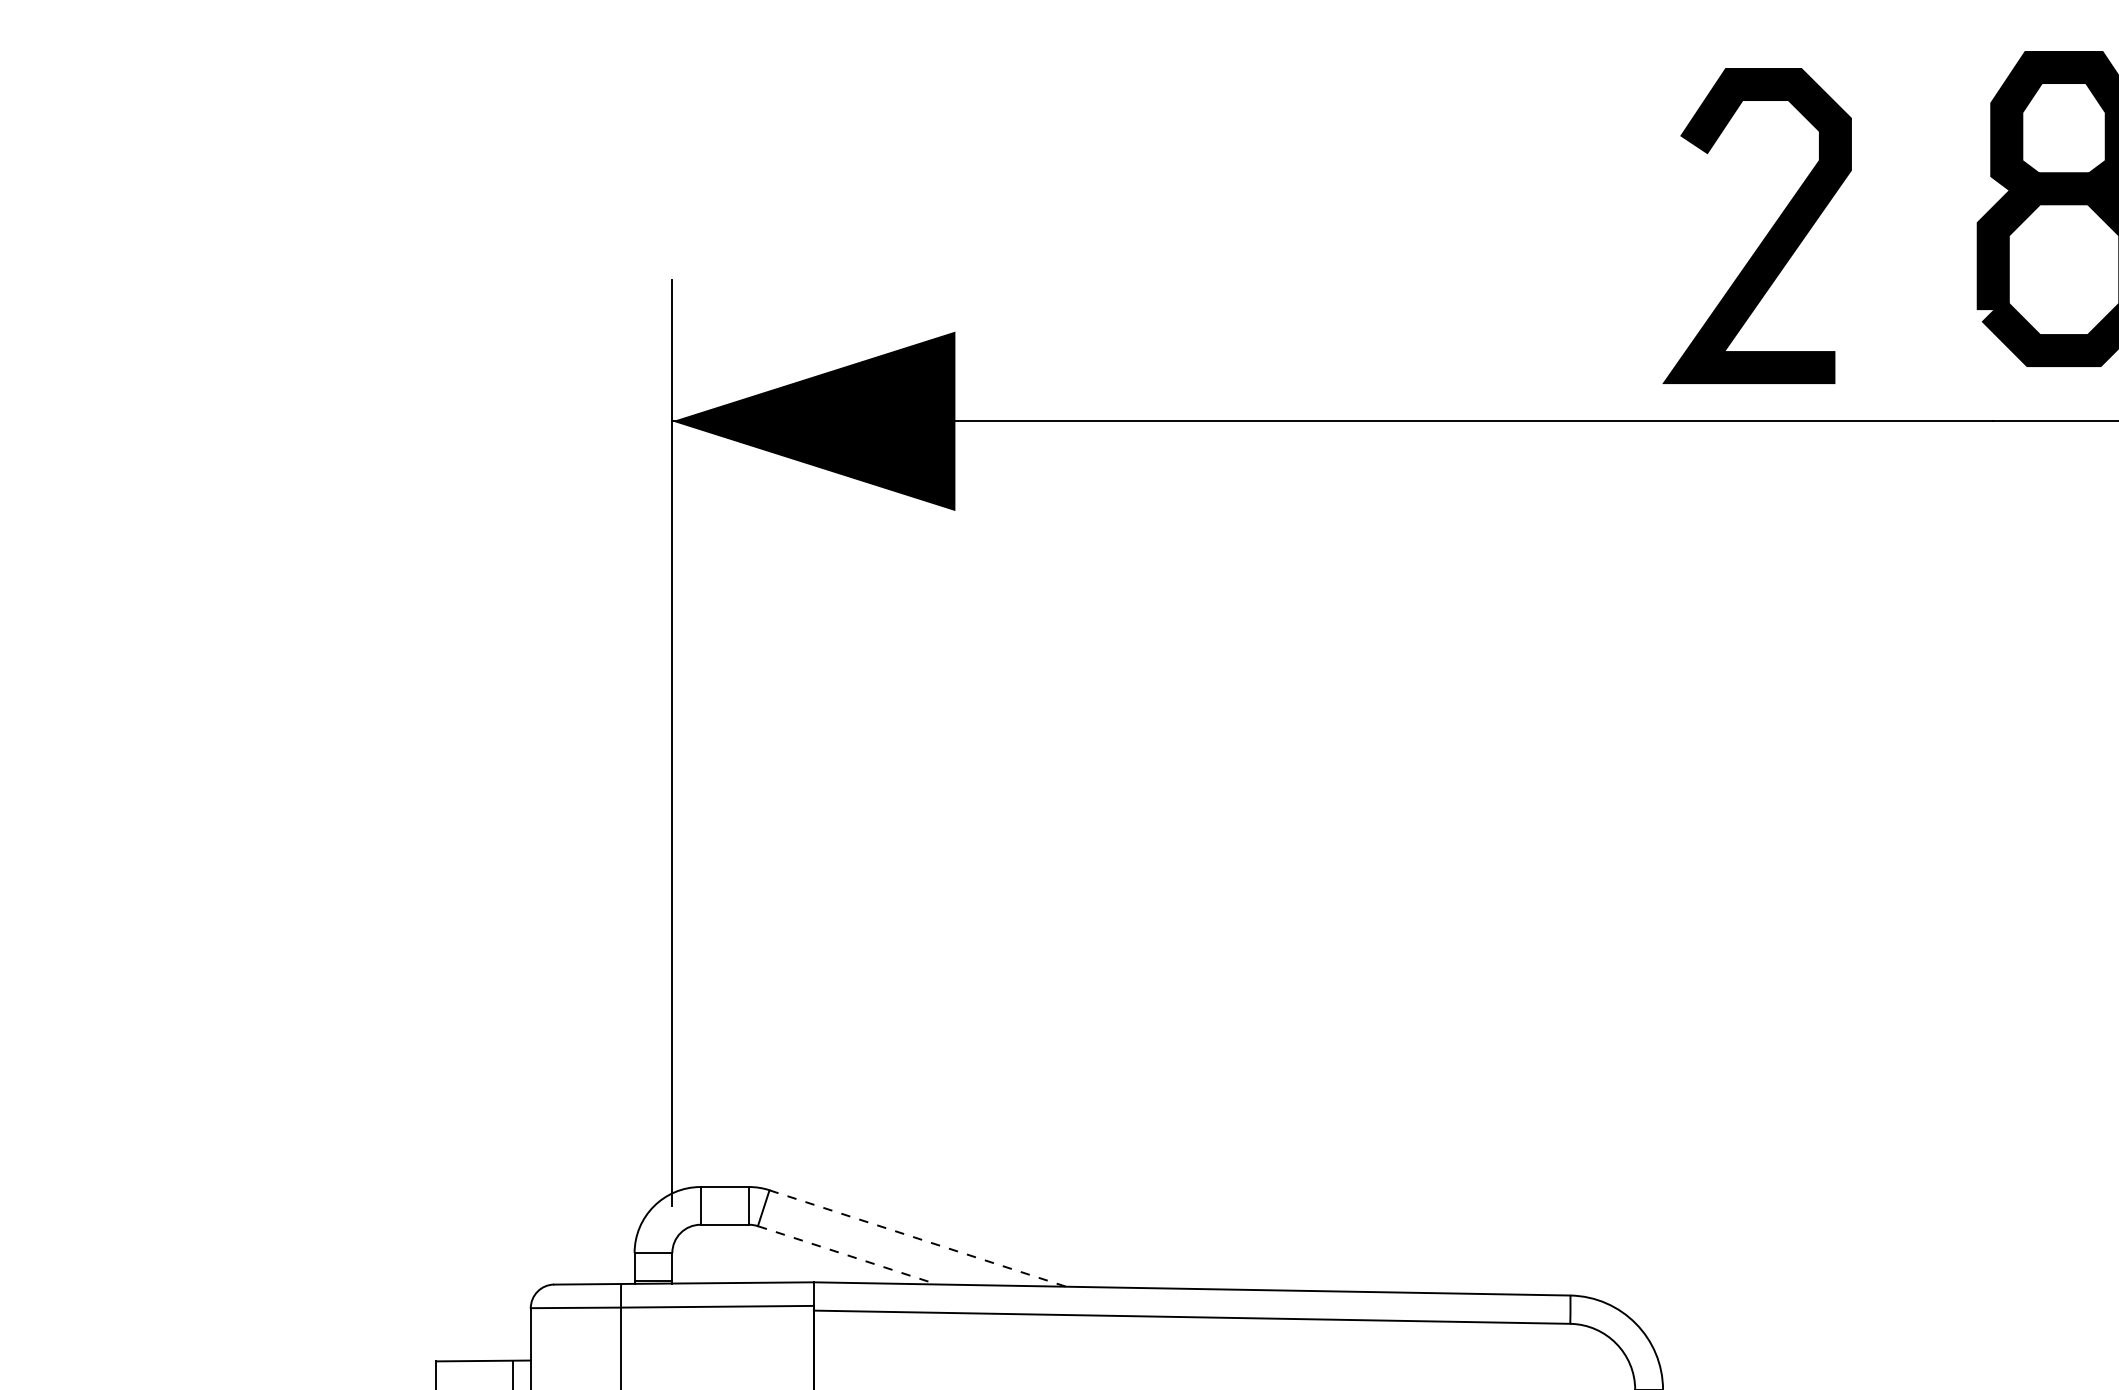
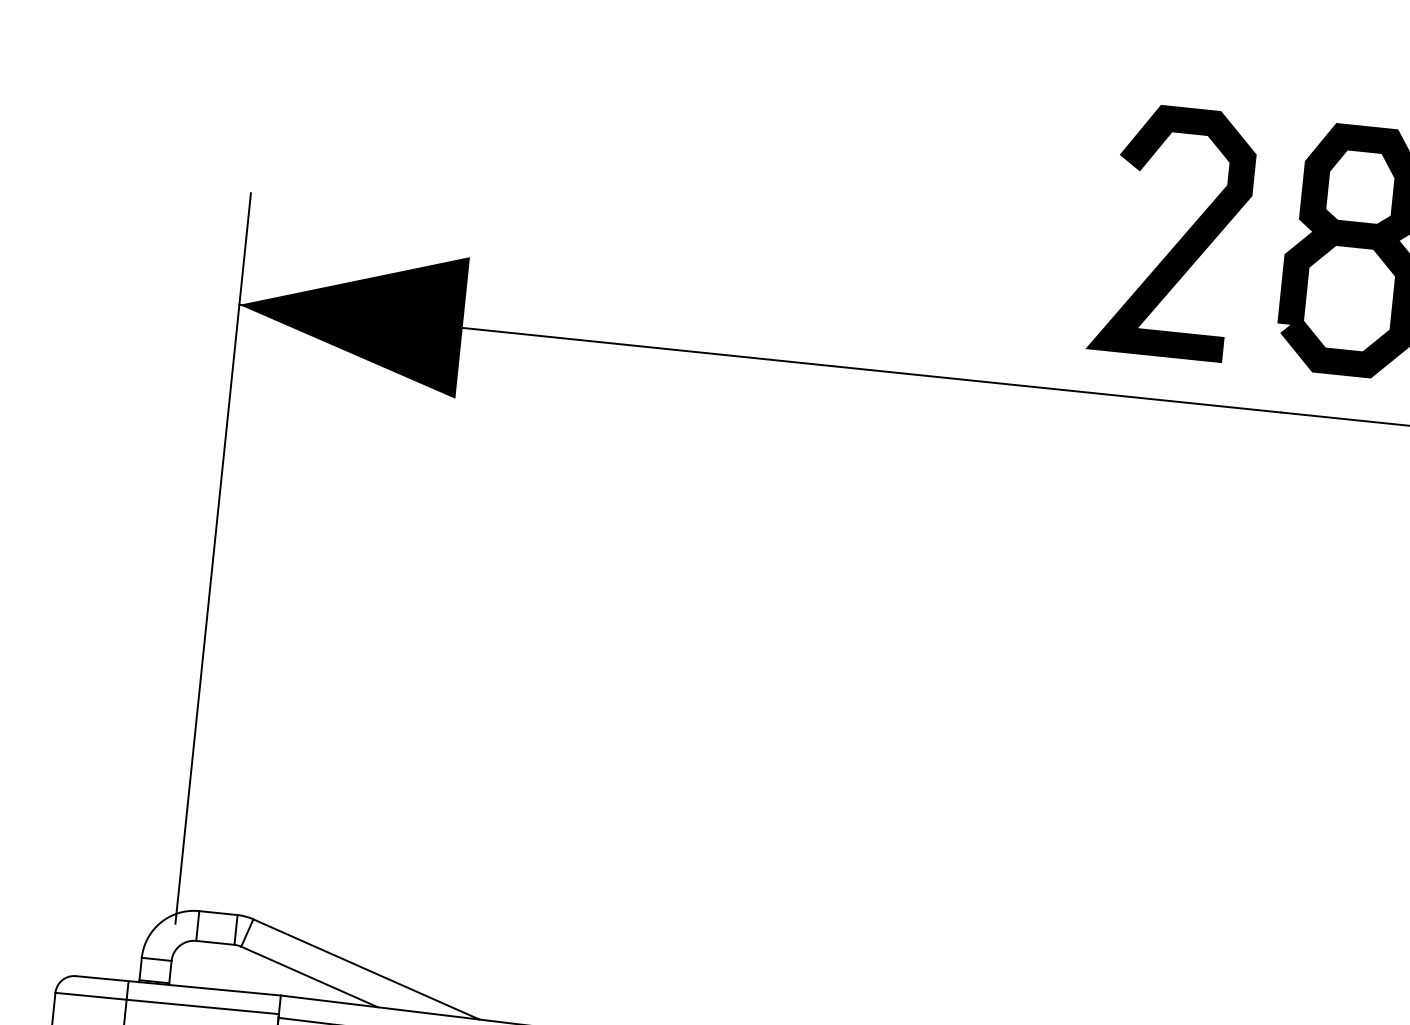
curve: (1766, 234) -> (1179, 239), moved
line: (918, 1238) -> (366, 969), dashed -> solid
line: (848, 1255) -> (310, 977), dashed -> solid

